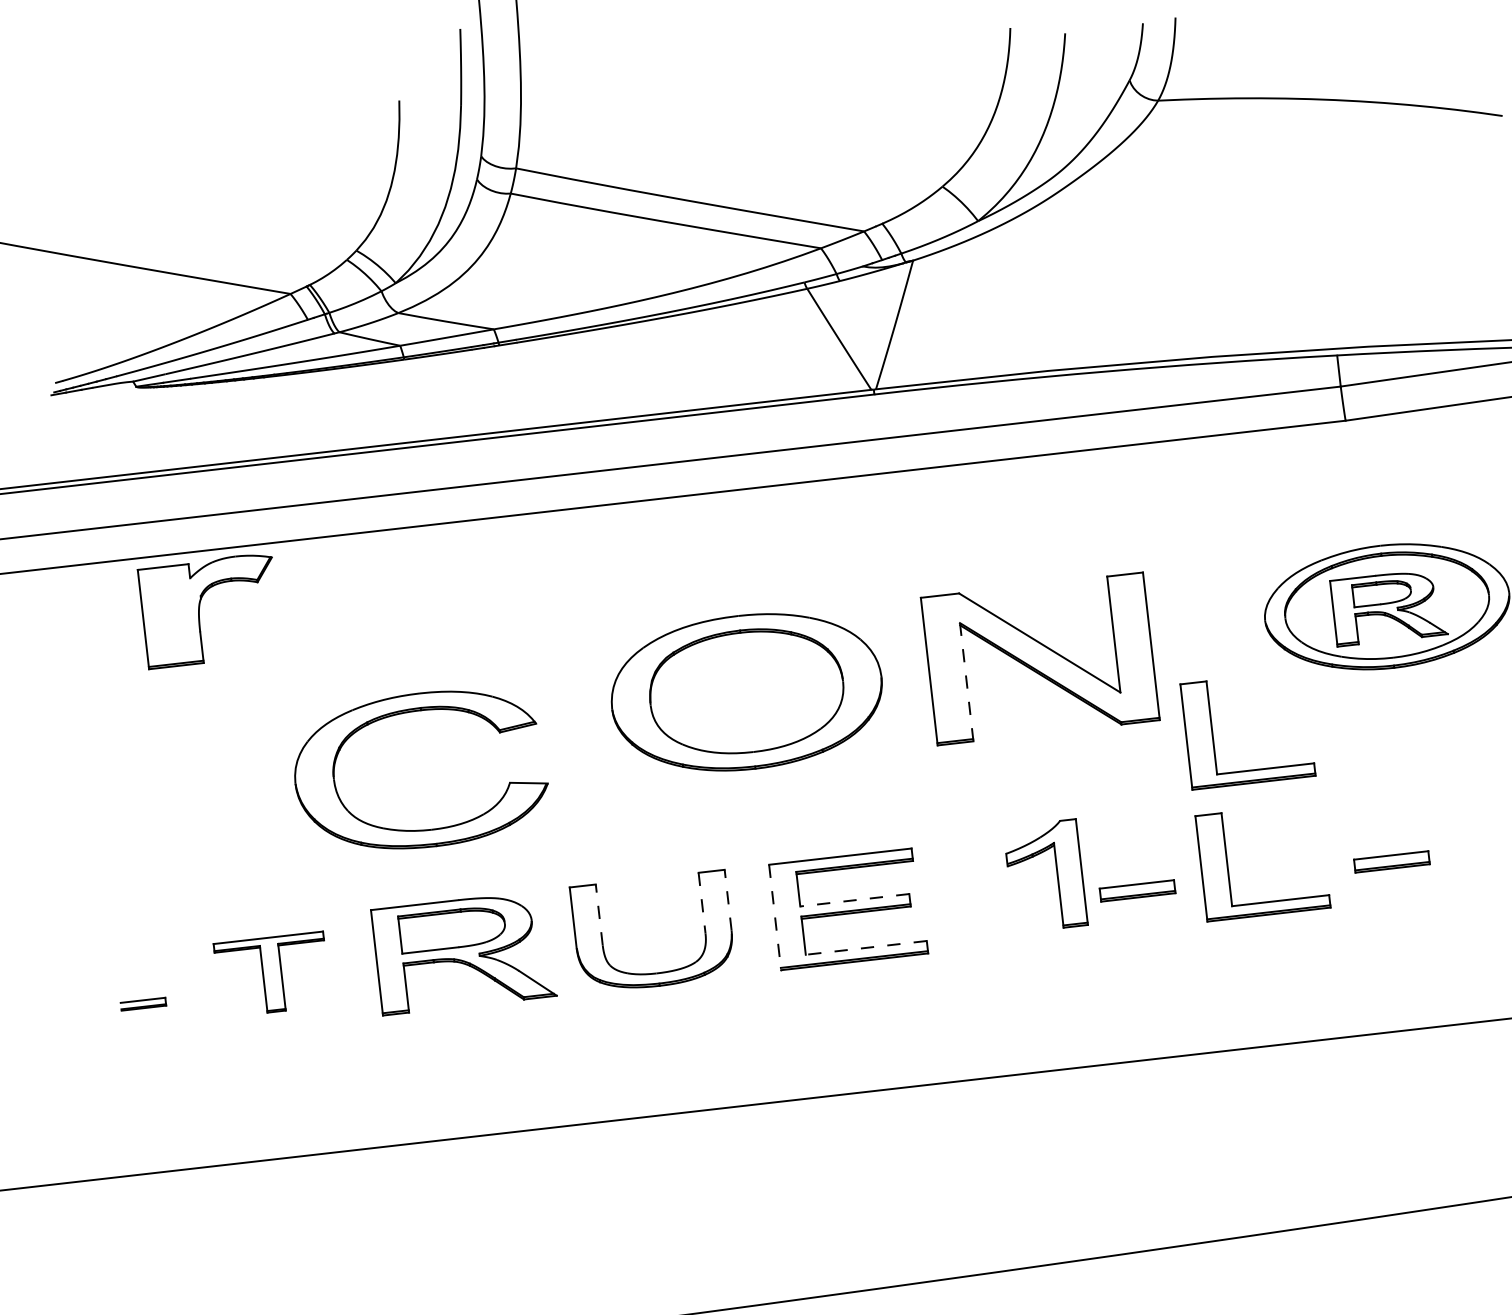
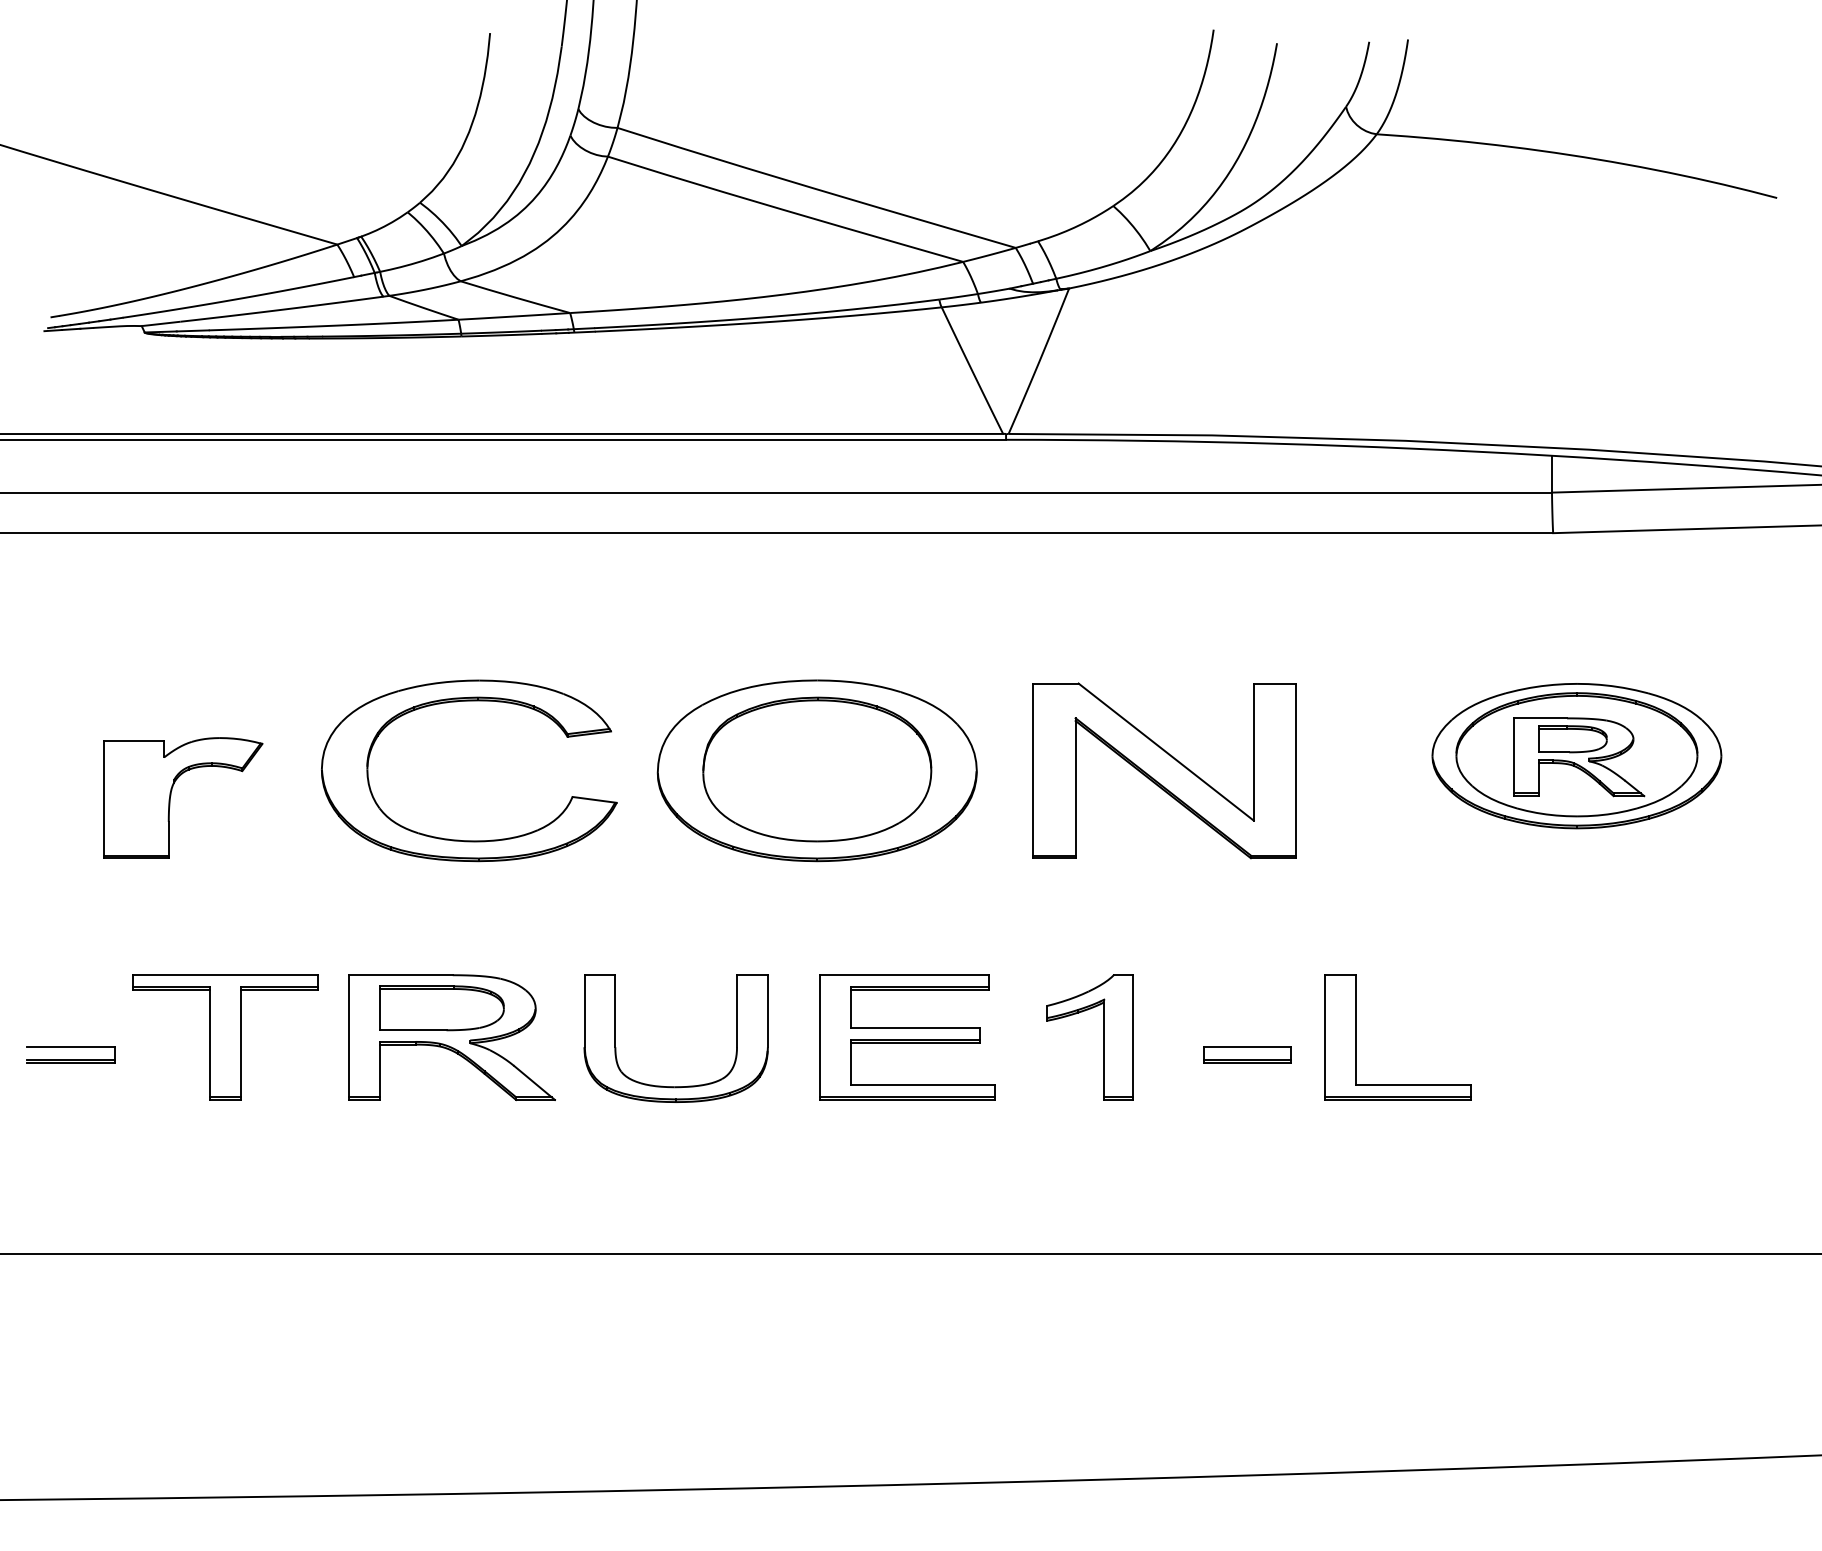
part: (200, 610) -> (171, 796), moved
line: (966, 682) -> (1075, 788), dashed -> solid
part: (413, 712) -> (469, 701), moved
part: (1213, 733) -> (1356, 881), removed
part: (1391, 861) -> (1548, 1054), removed
part: (1057, 874) -> (1103, 1037), moved
line: (727, 899) -> (767, 1010), dashed -> solid
line: (854, 900) -> (915, 1028), dashed -> solid
line: (702, 903) -> (737, 1011), dashed -> solid
line: (599, 914) -> (615, 1010), dashed -> solid
line: (775, 918) -> (820, 1038), dashed -> solid
line: (865, 948) -> (922, 1085), dashed -> solid
part: (272, 974) -> (225, 1037), size x1.43
part: (143, 1003) -> (70, 1054), size x1.67

